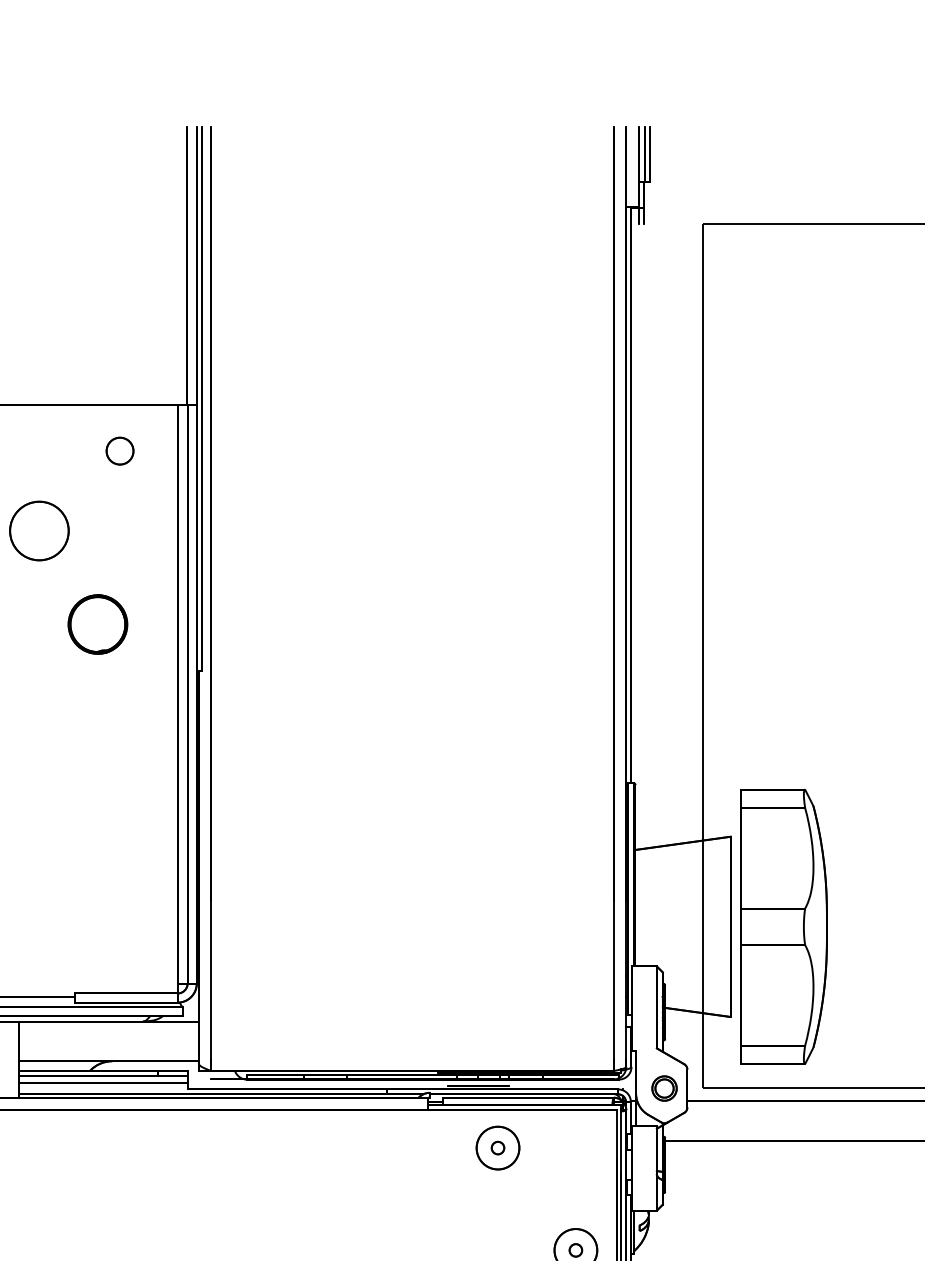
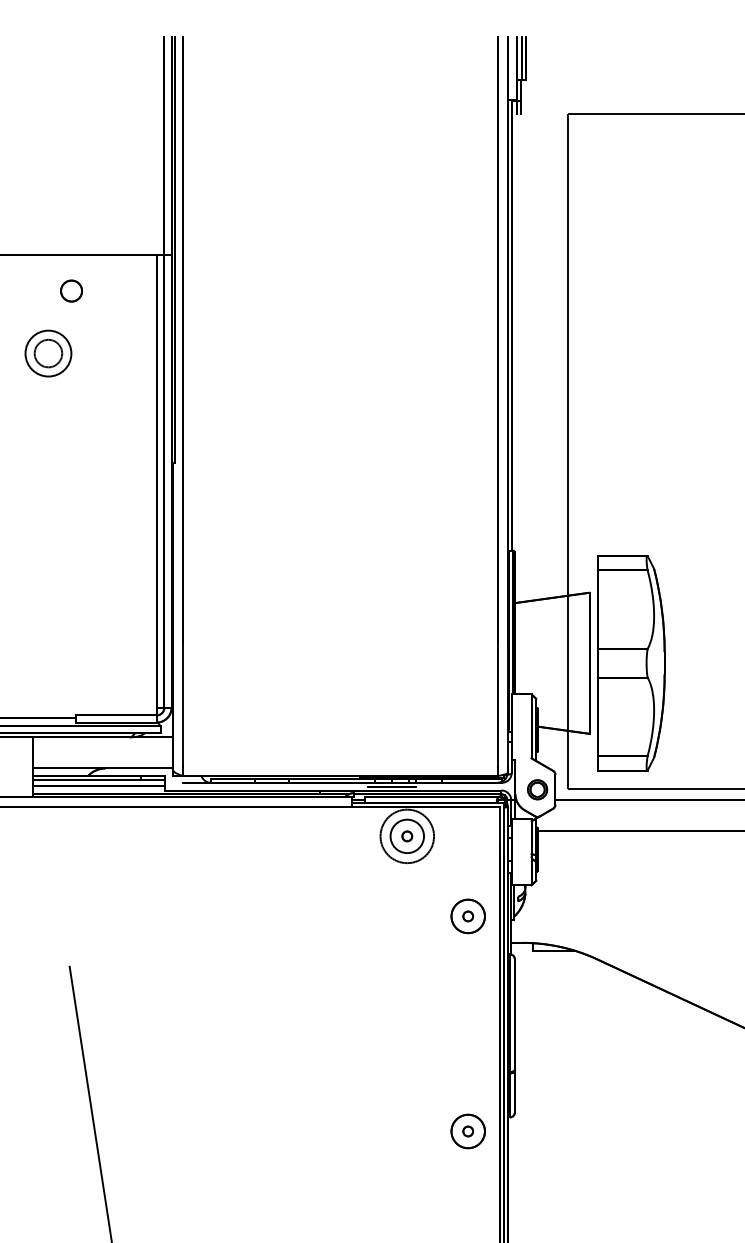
circle: (119, 450) -> (71, 290), moved
circle: (39, 530) -> (48, 353), size x0.6
part: (98, 624) -> (94, 426), removed
circle: (498, 1148) -> (407, 836), size x1.6

